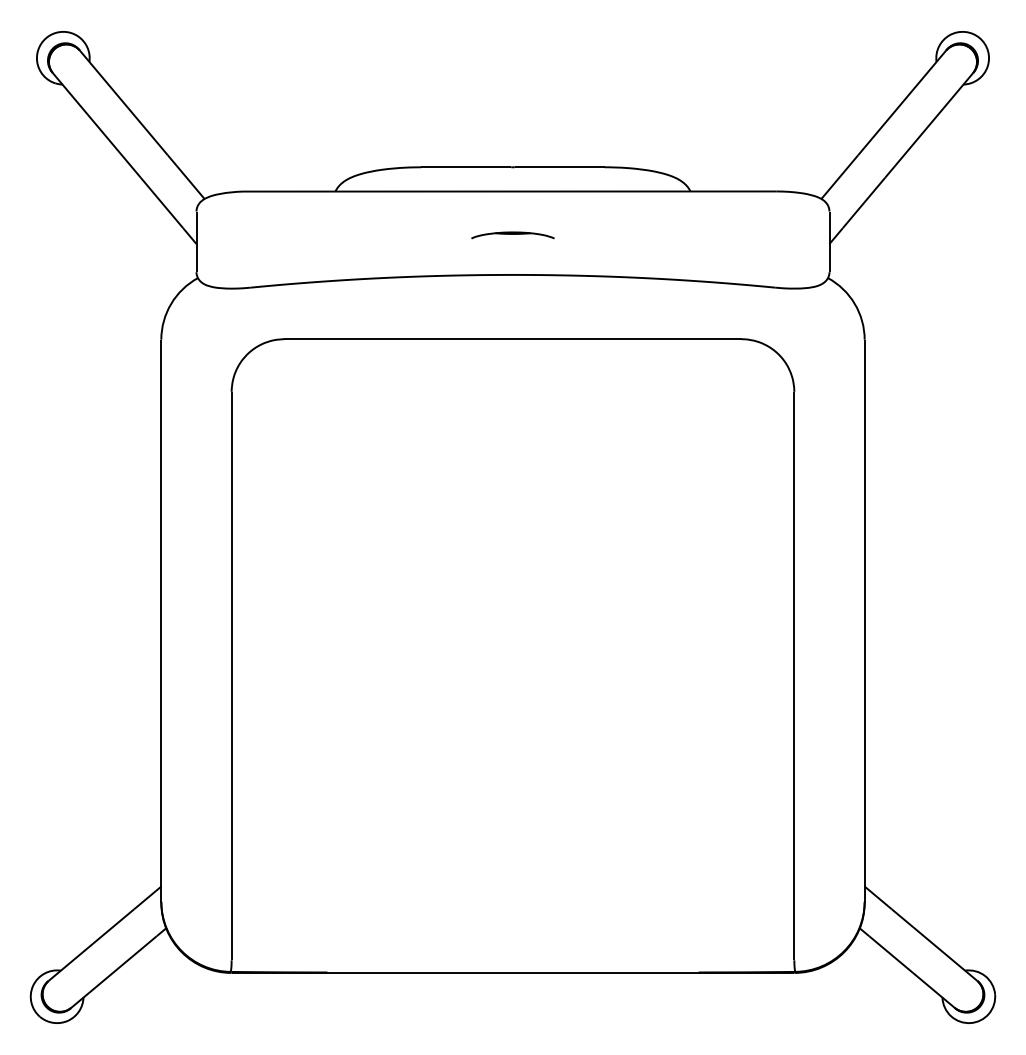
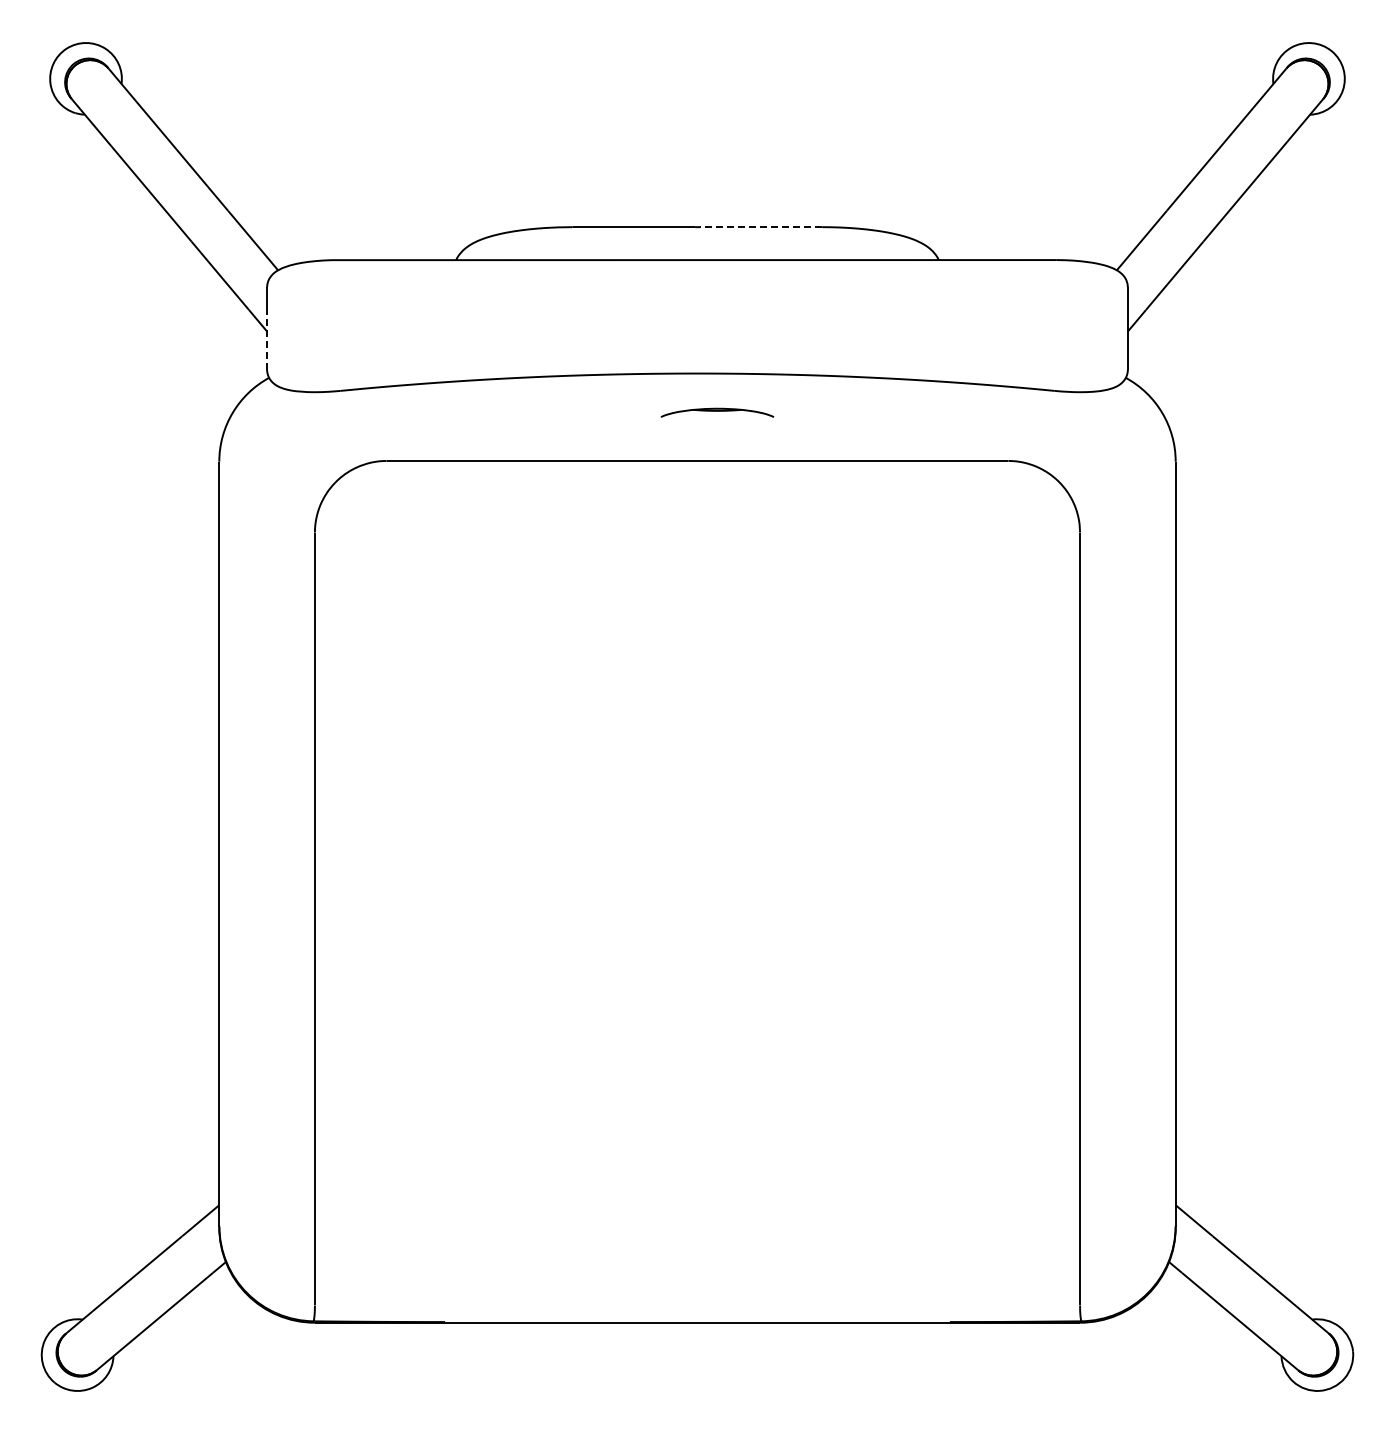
line: (559, 167) -> (760, 227), solid -> dashed
part: (513, 235) -> (717, 412), moved
line: (196, 250) -> (267, 340), solid -> dashed

